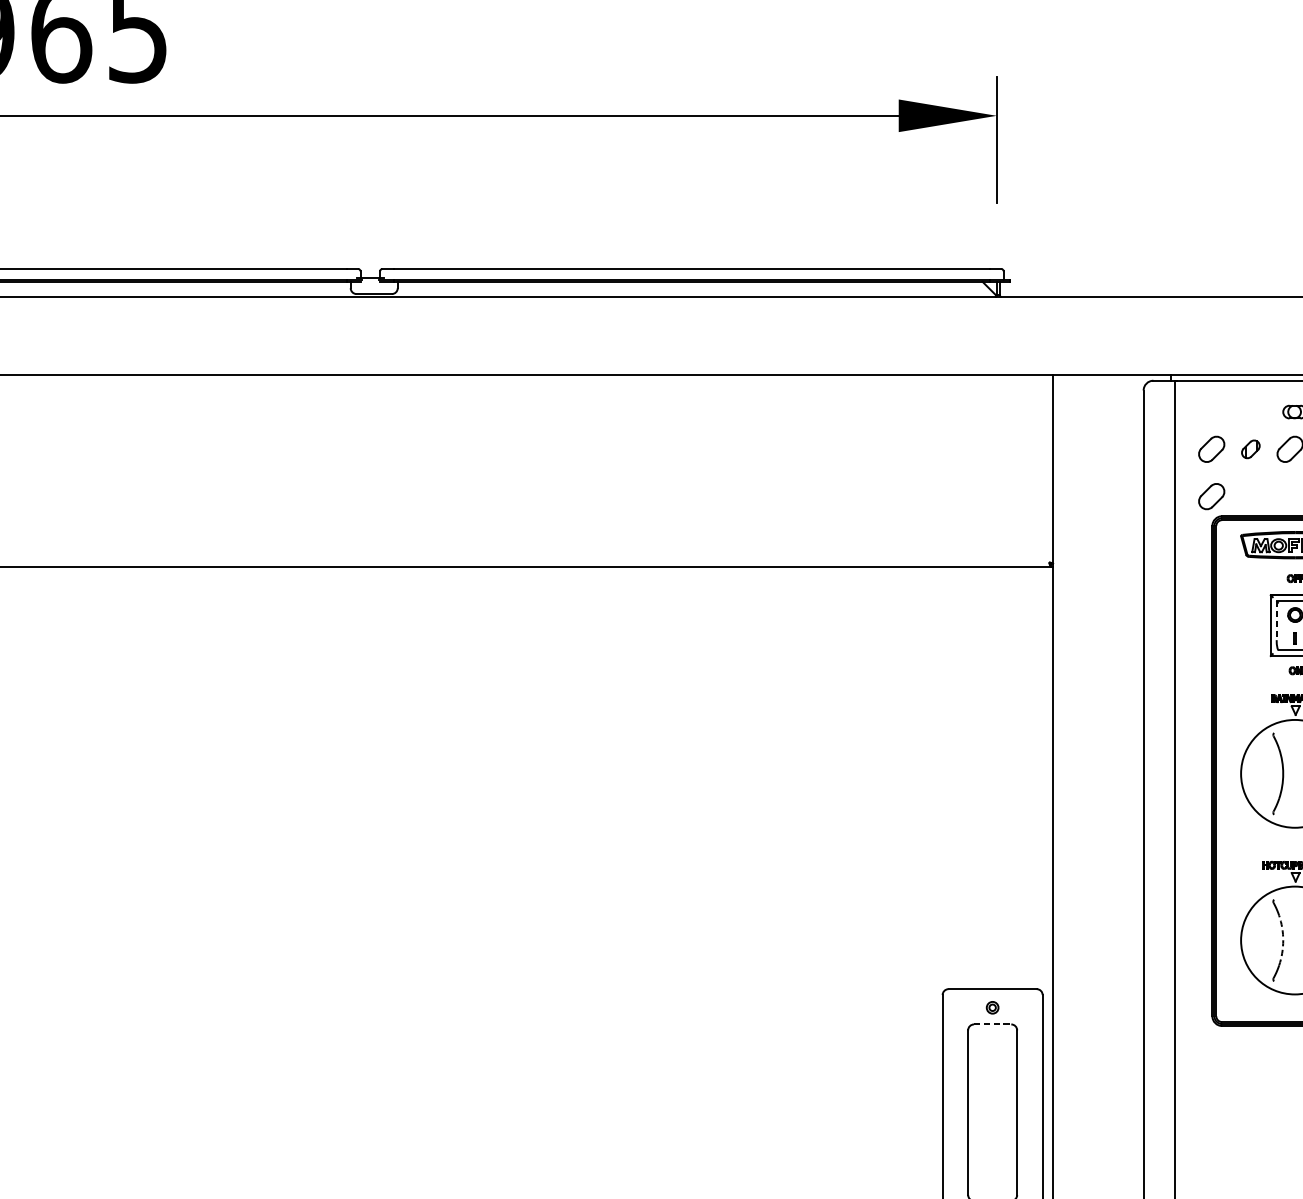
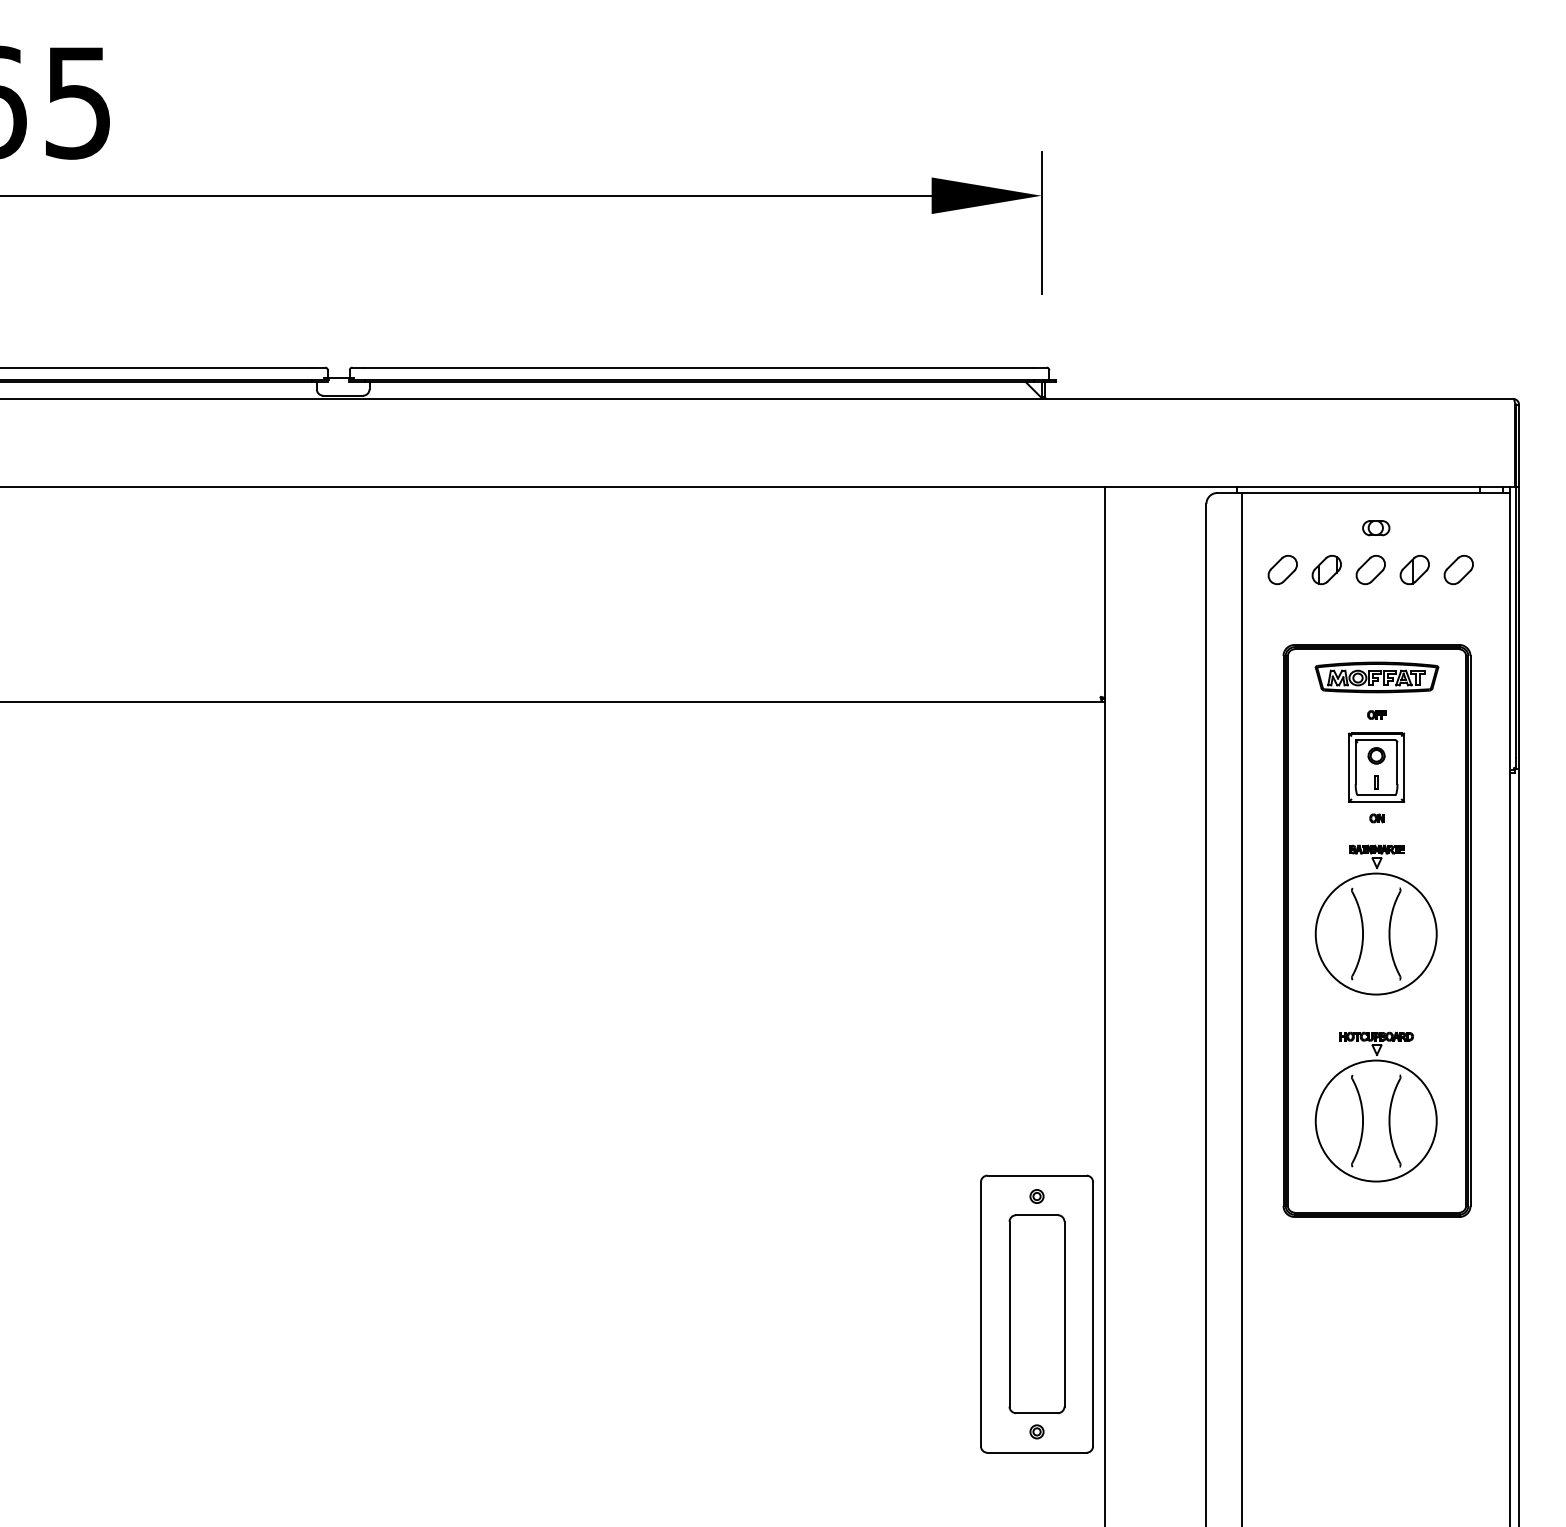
part: (1250, 448) -> (1326, 569), size x1.43
part: (1211, 496) -> (1282, 622), removed
line: (1276, 620) -> (1355, 762), dashed -> solid
arc: (1283, 940) -> (1363, 1121), dashed -> solid
line: (993, 1024) -> (1037, 1215), dashed -> solid

